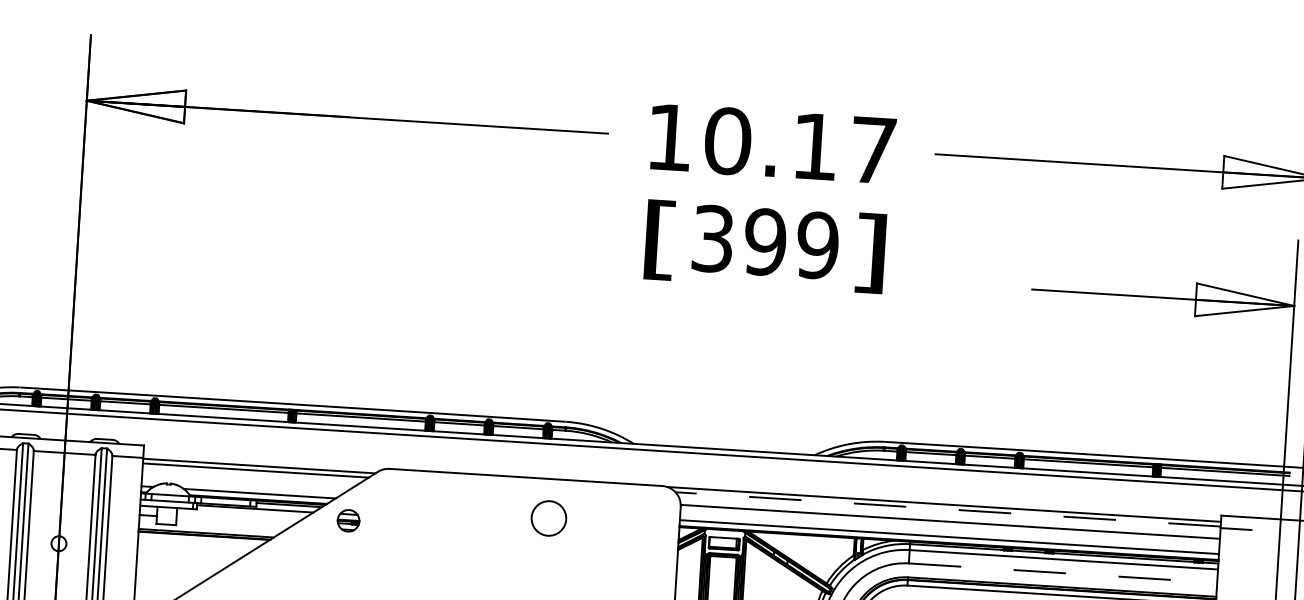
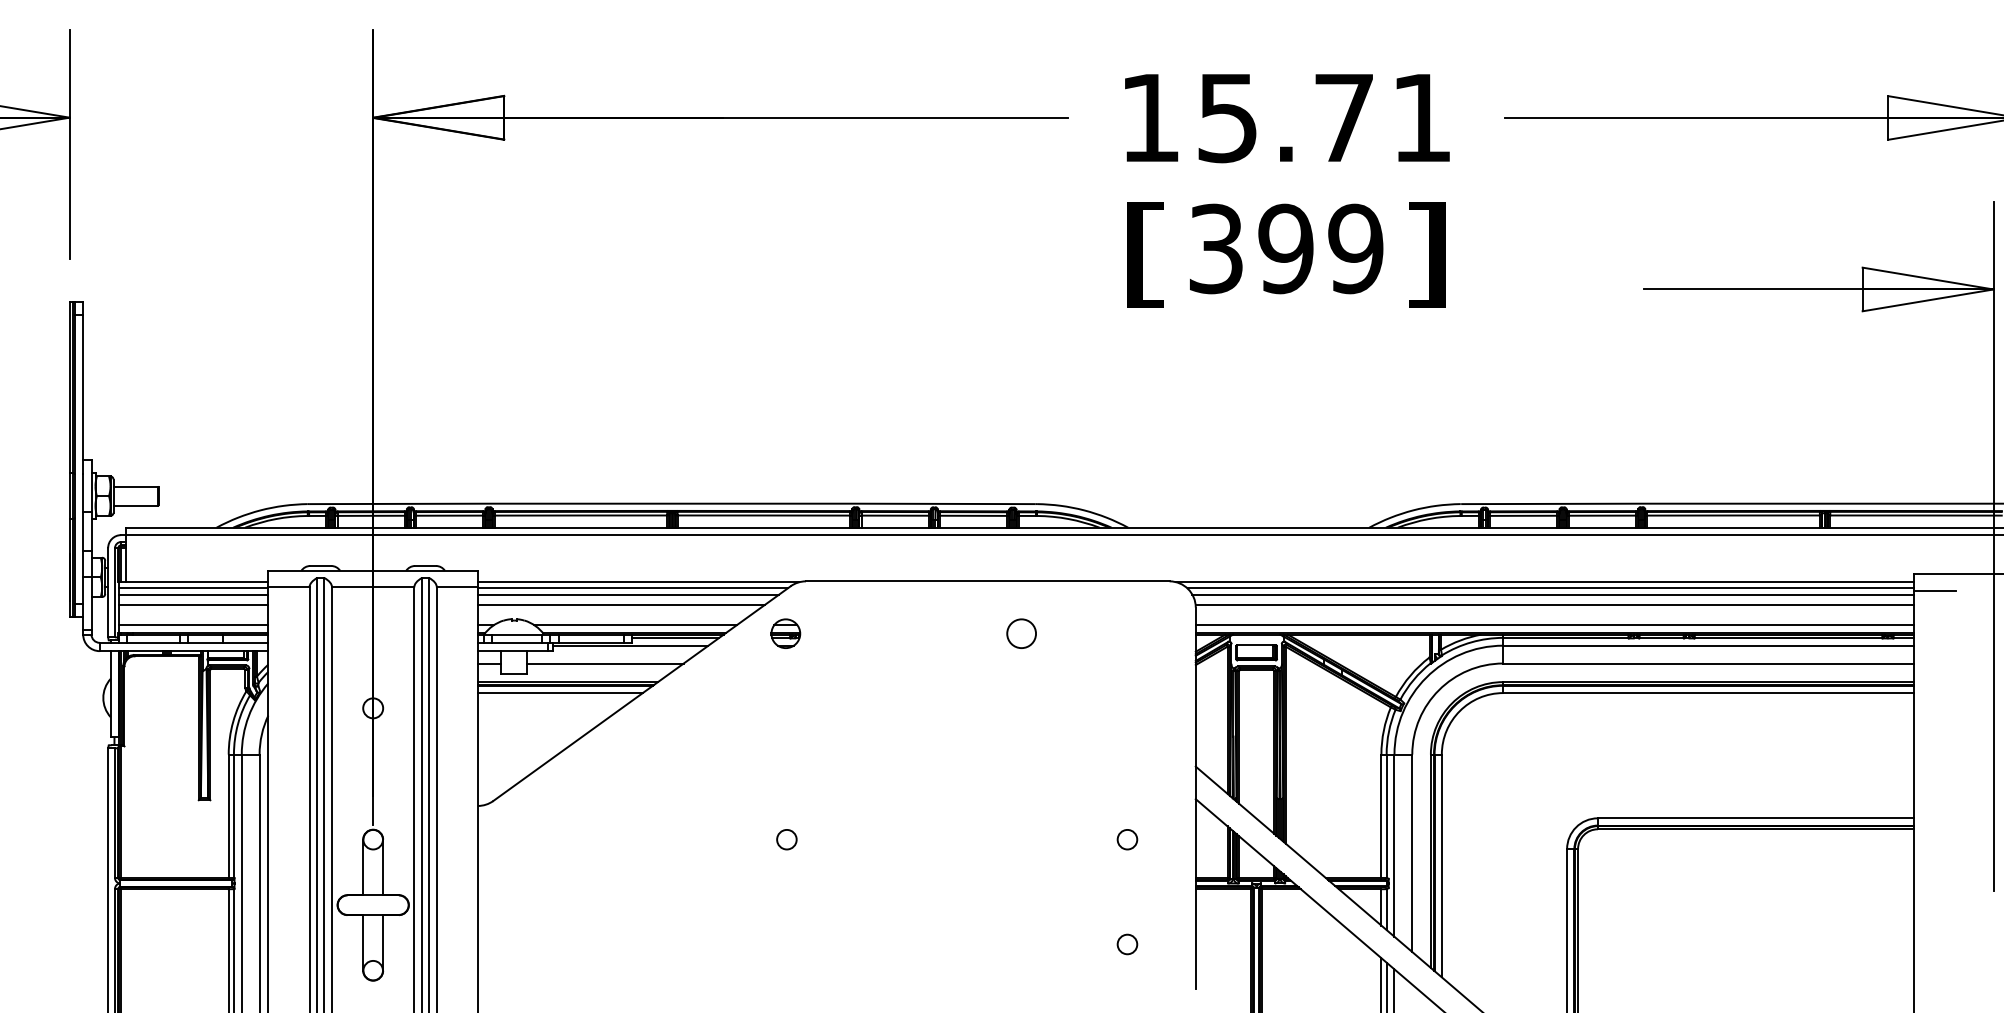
text: (799, 145) -> (1323, 117), 10.17 -> 15.71
line: (263, 461) -> (638, 582), added
line: (250, 477) -> (621, 604), added
line: (947, 509) -> (1550, 588), dashed -> solid
line: (949, 514) -> (1553, 594), added
circle: (548, 518) -> (1021, 633), size x0.62
part: (348, 520) -> (785, 633), moved
line: (235, 521) -> (605, 663), added
line: (199, 541) -> (559, 693), added
line: (1062, 573) -> (1708, 663), dashed -> solid

